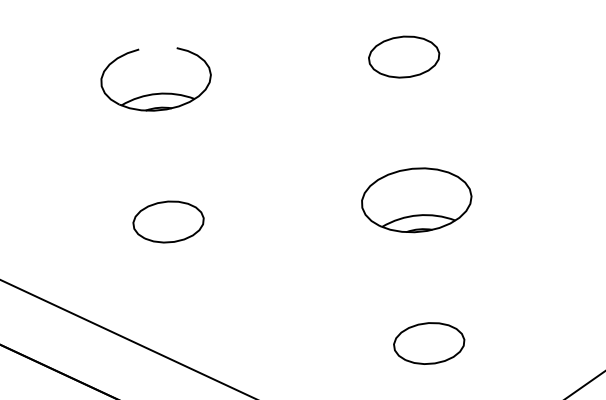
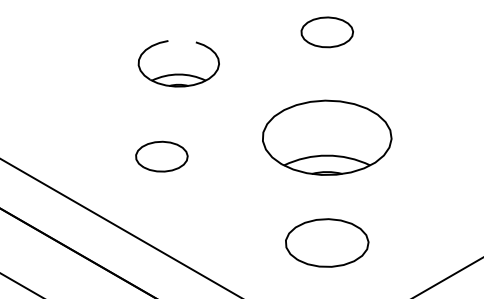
part: (156, 92) -> (178, 73), moved
part: (416, 199) -> (327, 137), size x1.6
part: (168, 221) -> (161, 156), moved
part: (429, 342) -> (327, 242), size x1.6

